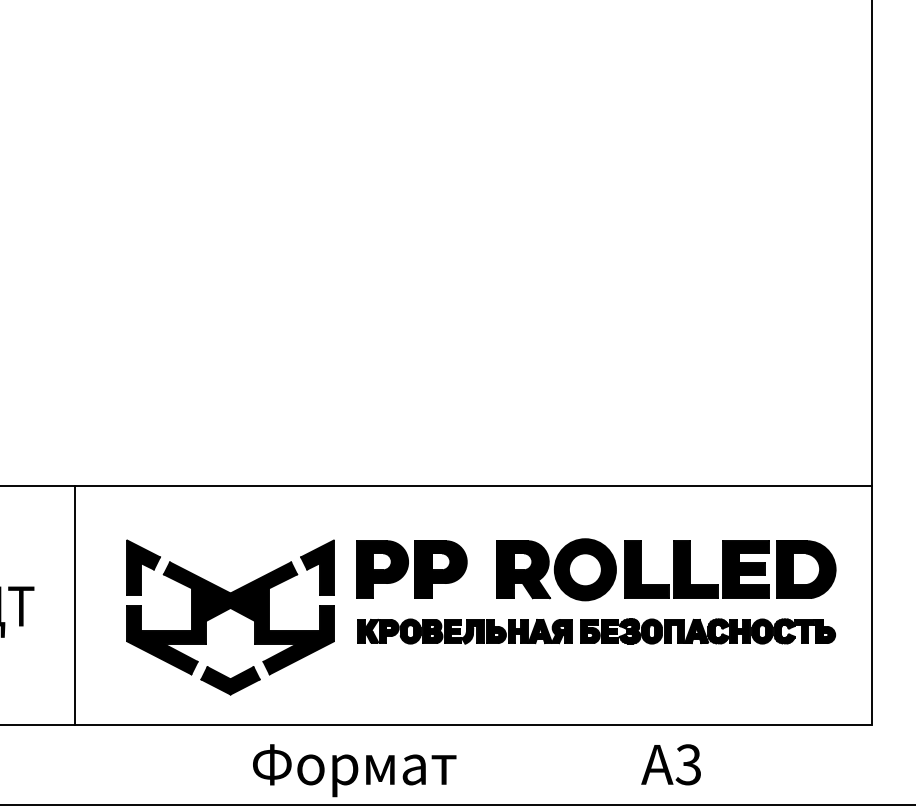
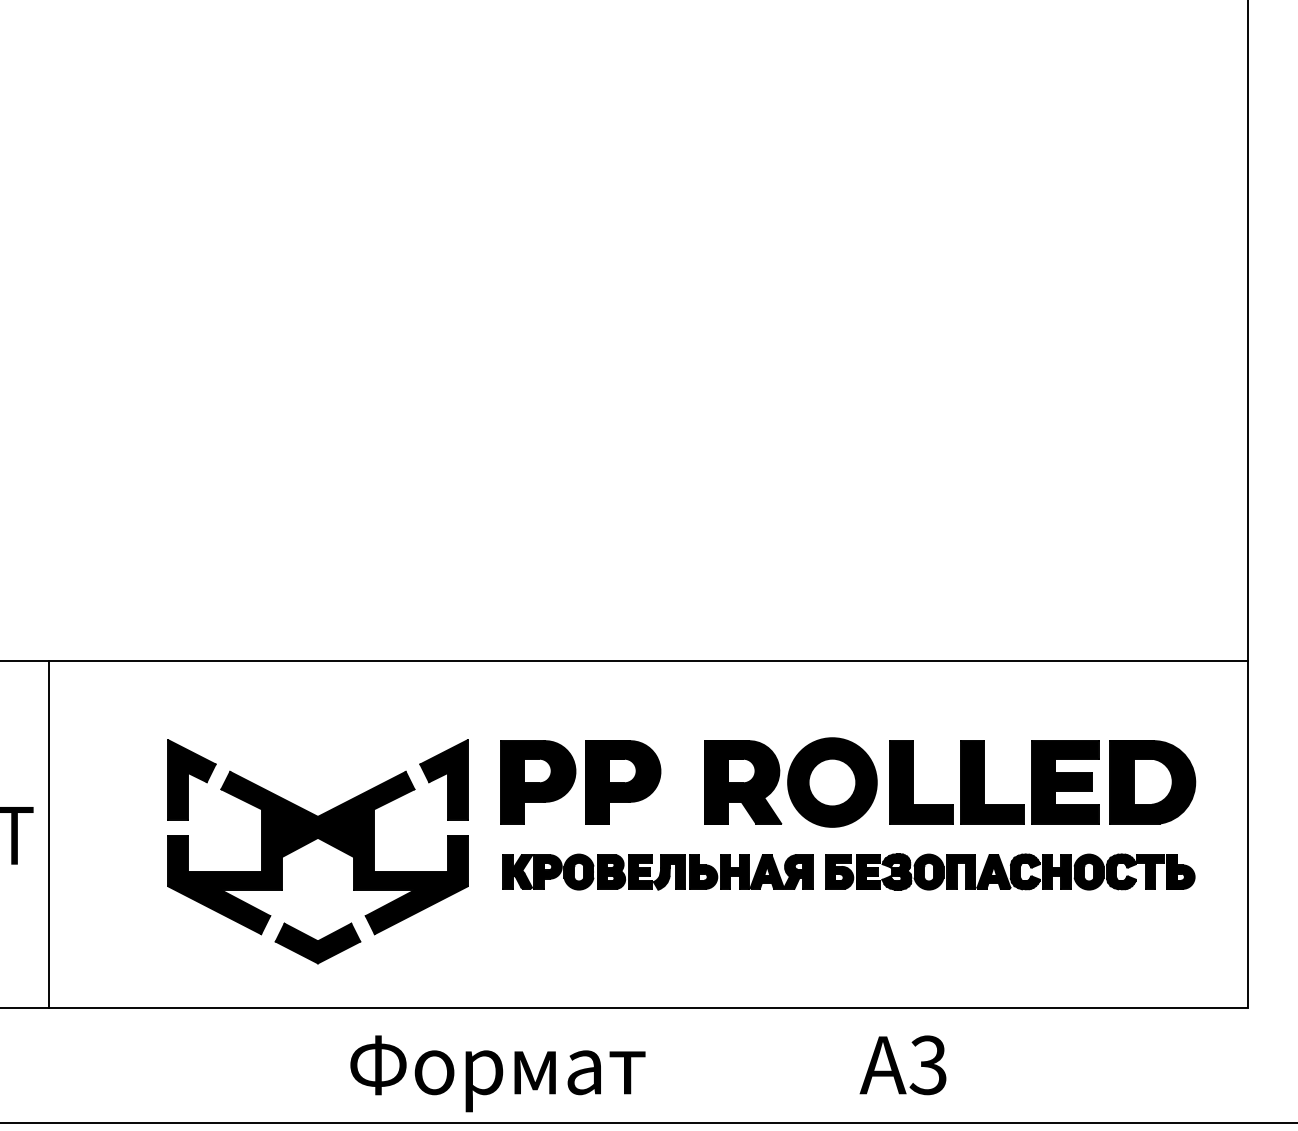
line: (75, 605) -> (49, 834), moved
text: (670, 764) -> (902, 1064), moved

